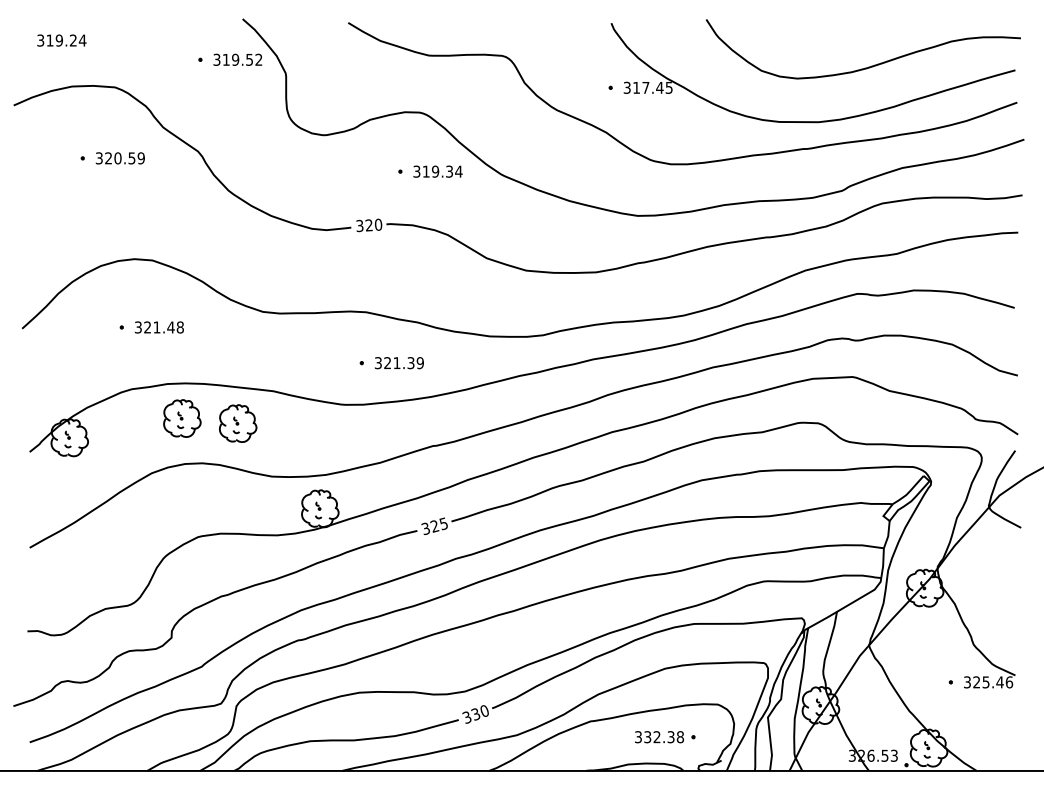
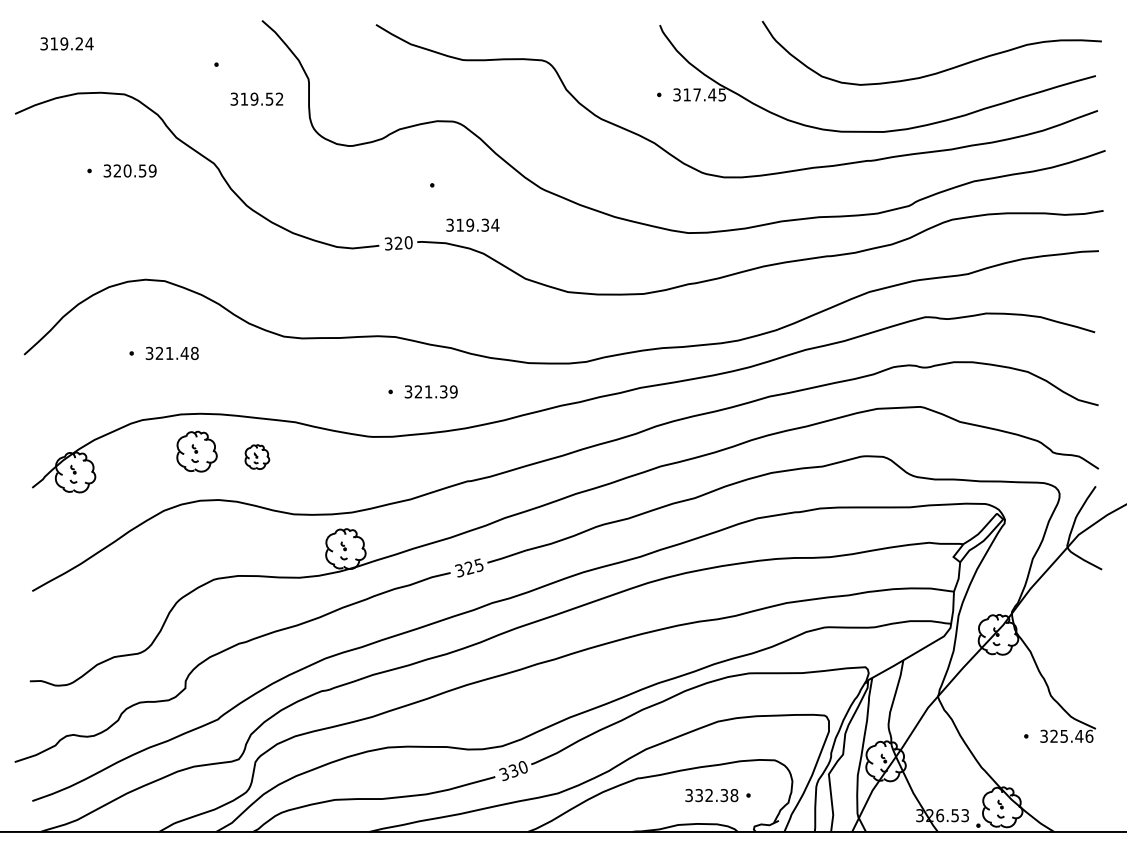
text: (237, 59) -> (256, 98), moved
text: (437, 171) -> (472, 225), moved
part: (238, 423) -> (257, 457), size x0.6

